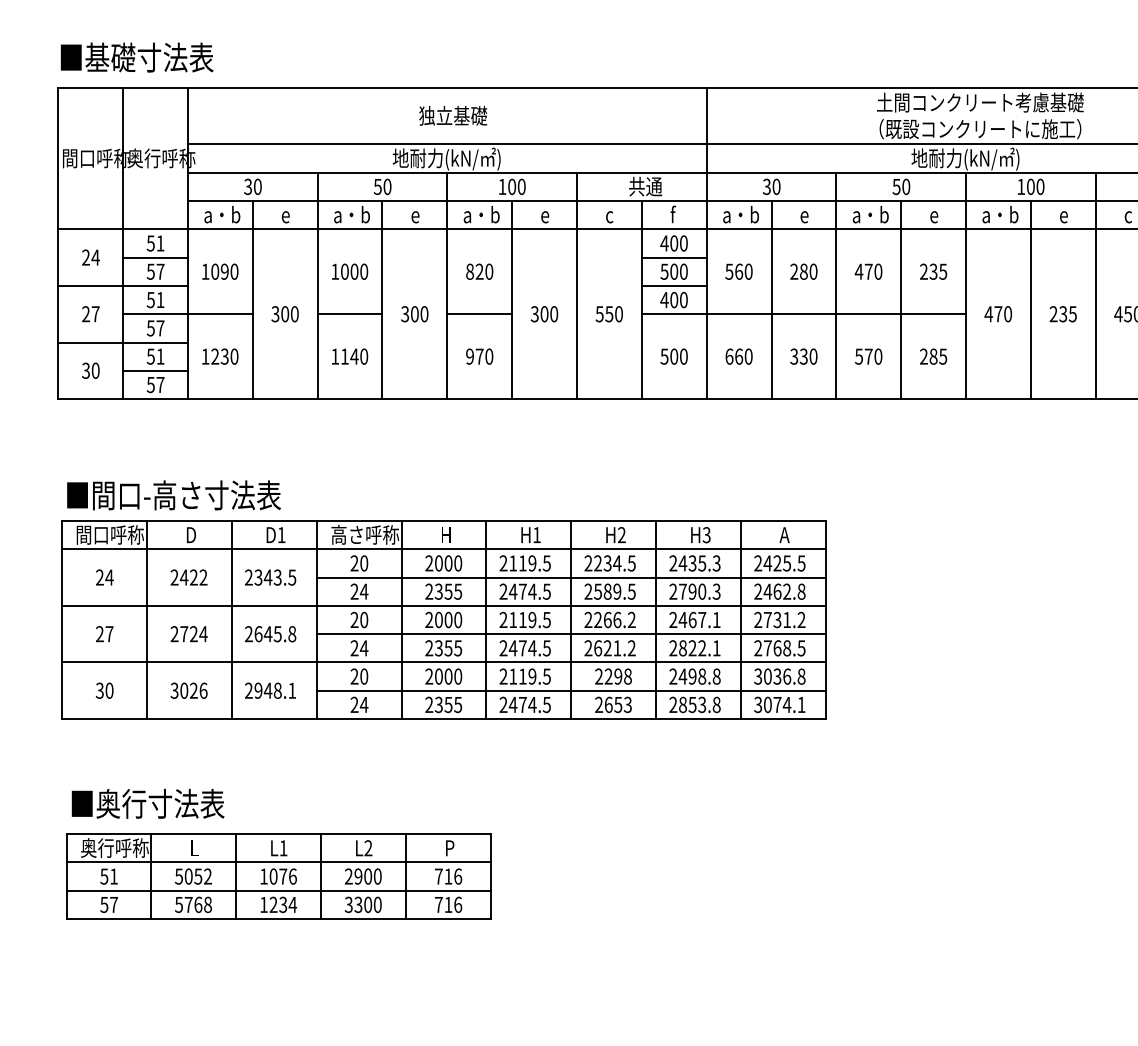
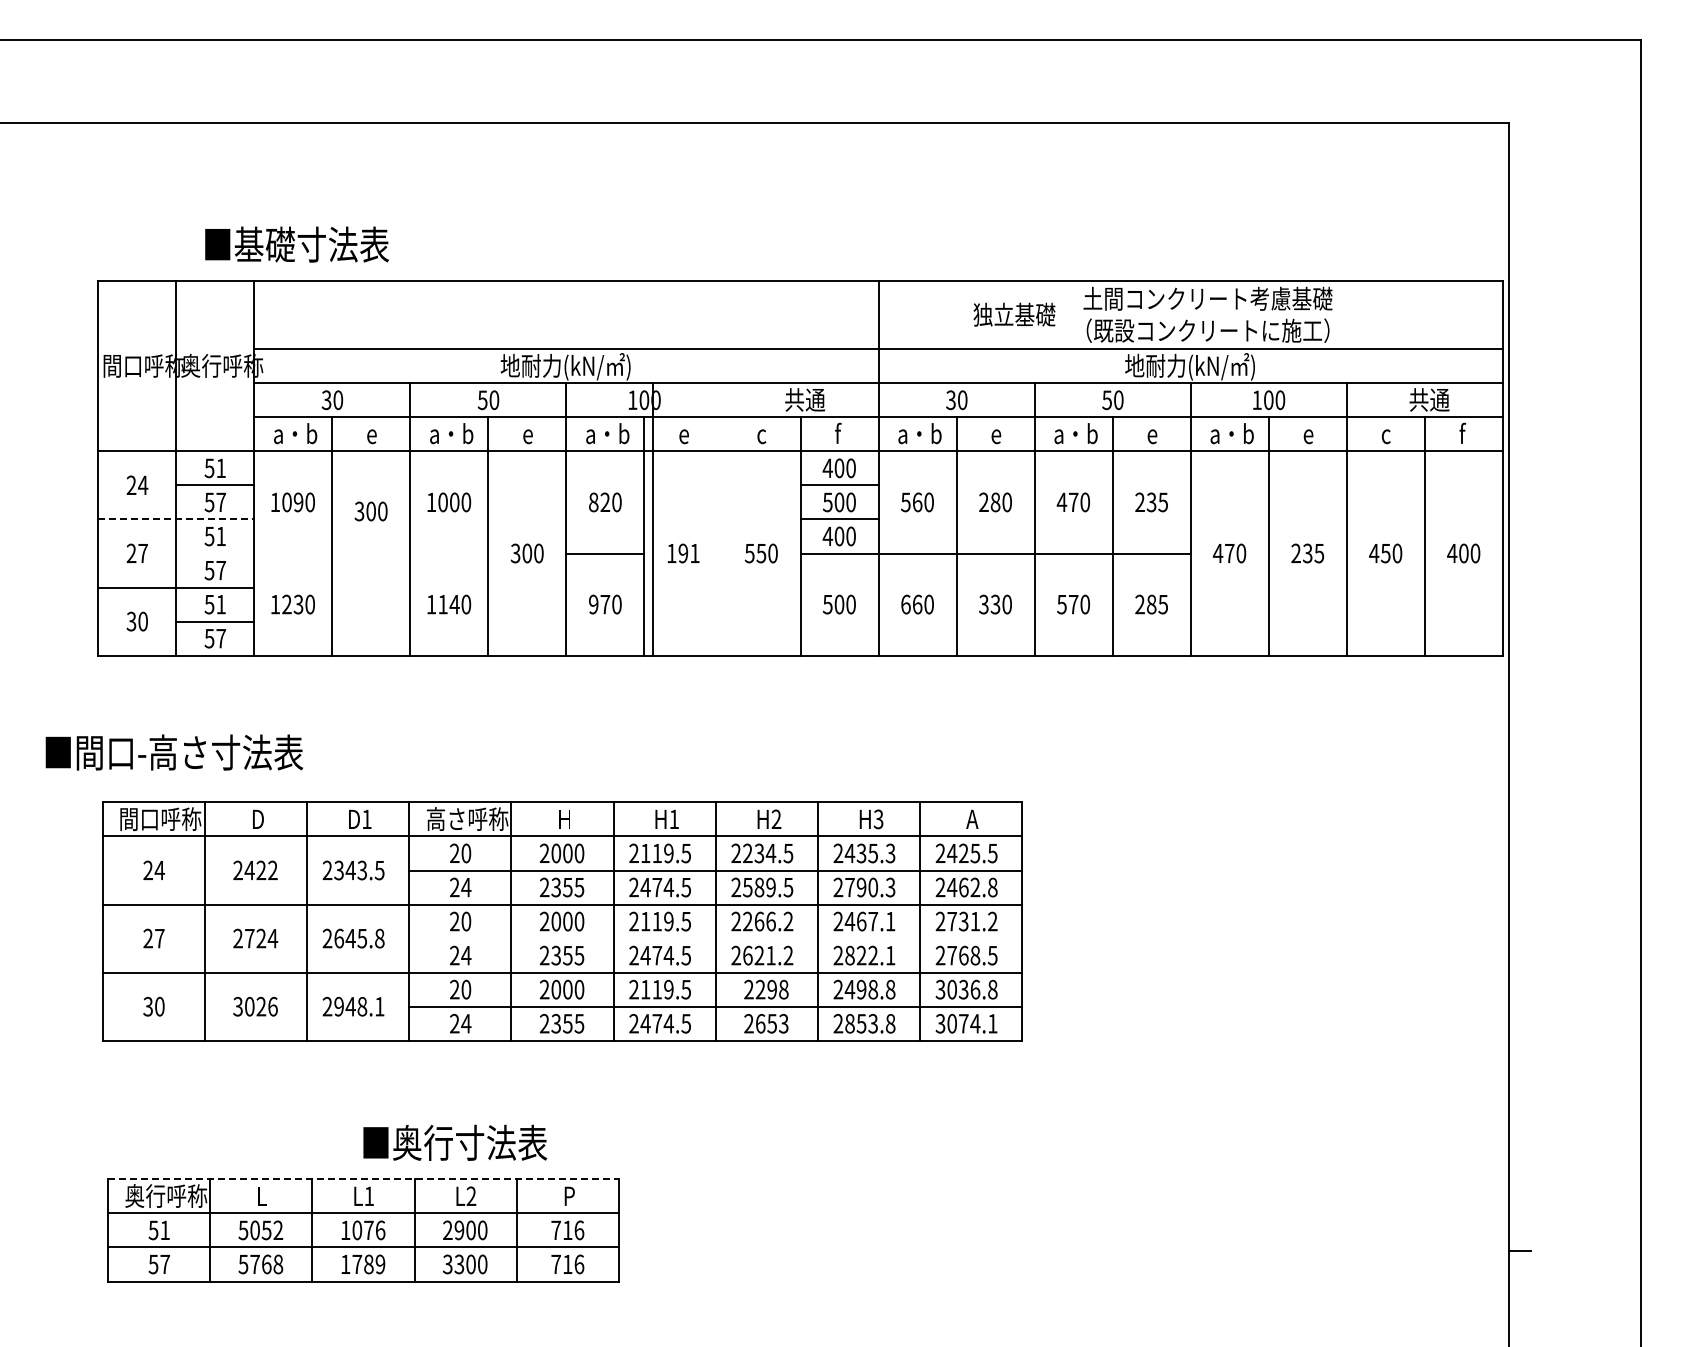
text: (136, 57) -> (296, 244), moved
text: (453, 115) -> (1014, 314), moved
line: (123, 285) -> (176, 519), solid -> dashed
line: (577, 285) -> (653, 519), moved
line: (188, 314) -> (254, 553), removed
text: (284, 314) -> (370, 511), moved
line: (350, 314) -> (449, 553), removed
text: (543, 314) -> (682, 553), 300 -> 191
text: (173, 495) -> (173, 752), moved
line: (571, 634) -> (715, 938), removed
text: (148, 803) -> (455, 1142), moved
line: (278, 834) -> (363, 1179), solid -> dashed
text: (282, 904) -> (368, 1264), 1234 -> 1789

